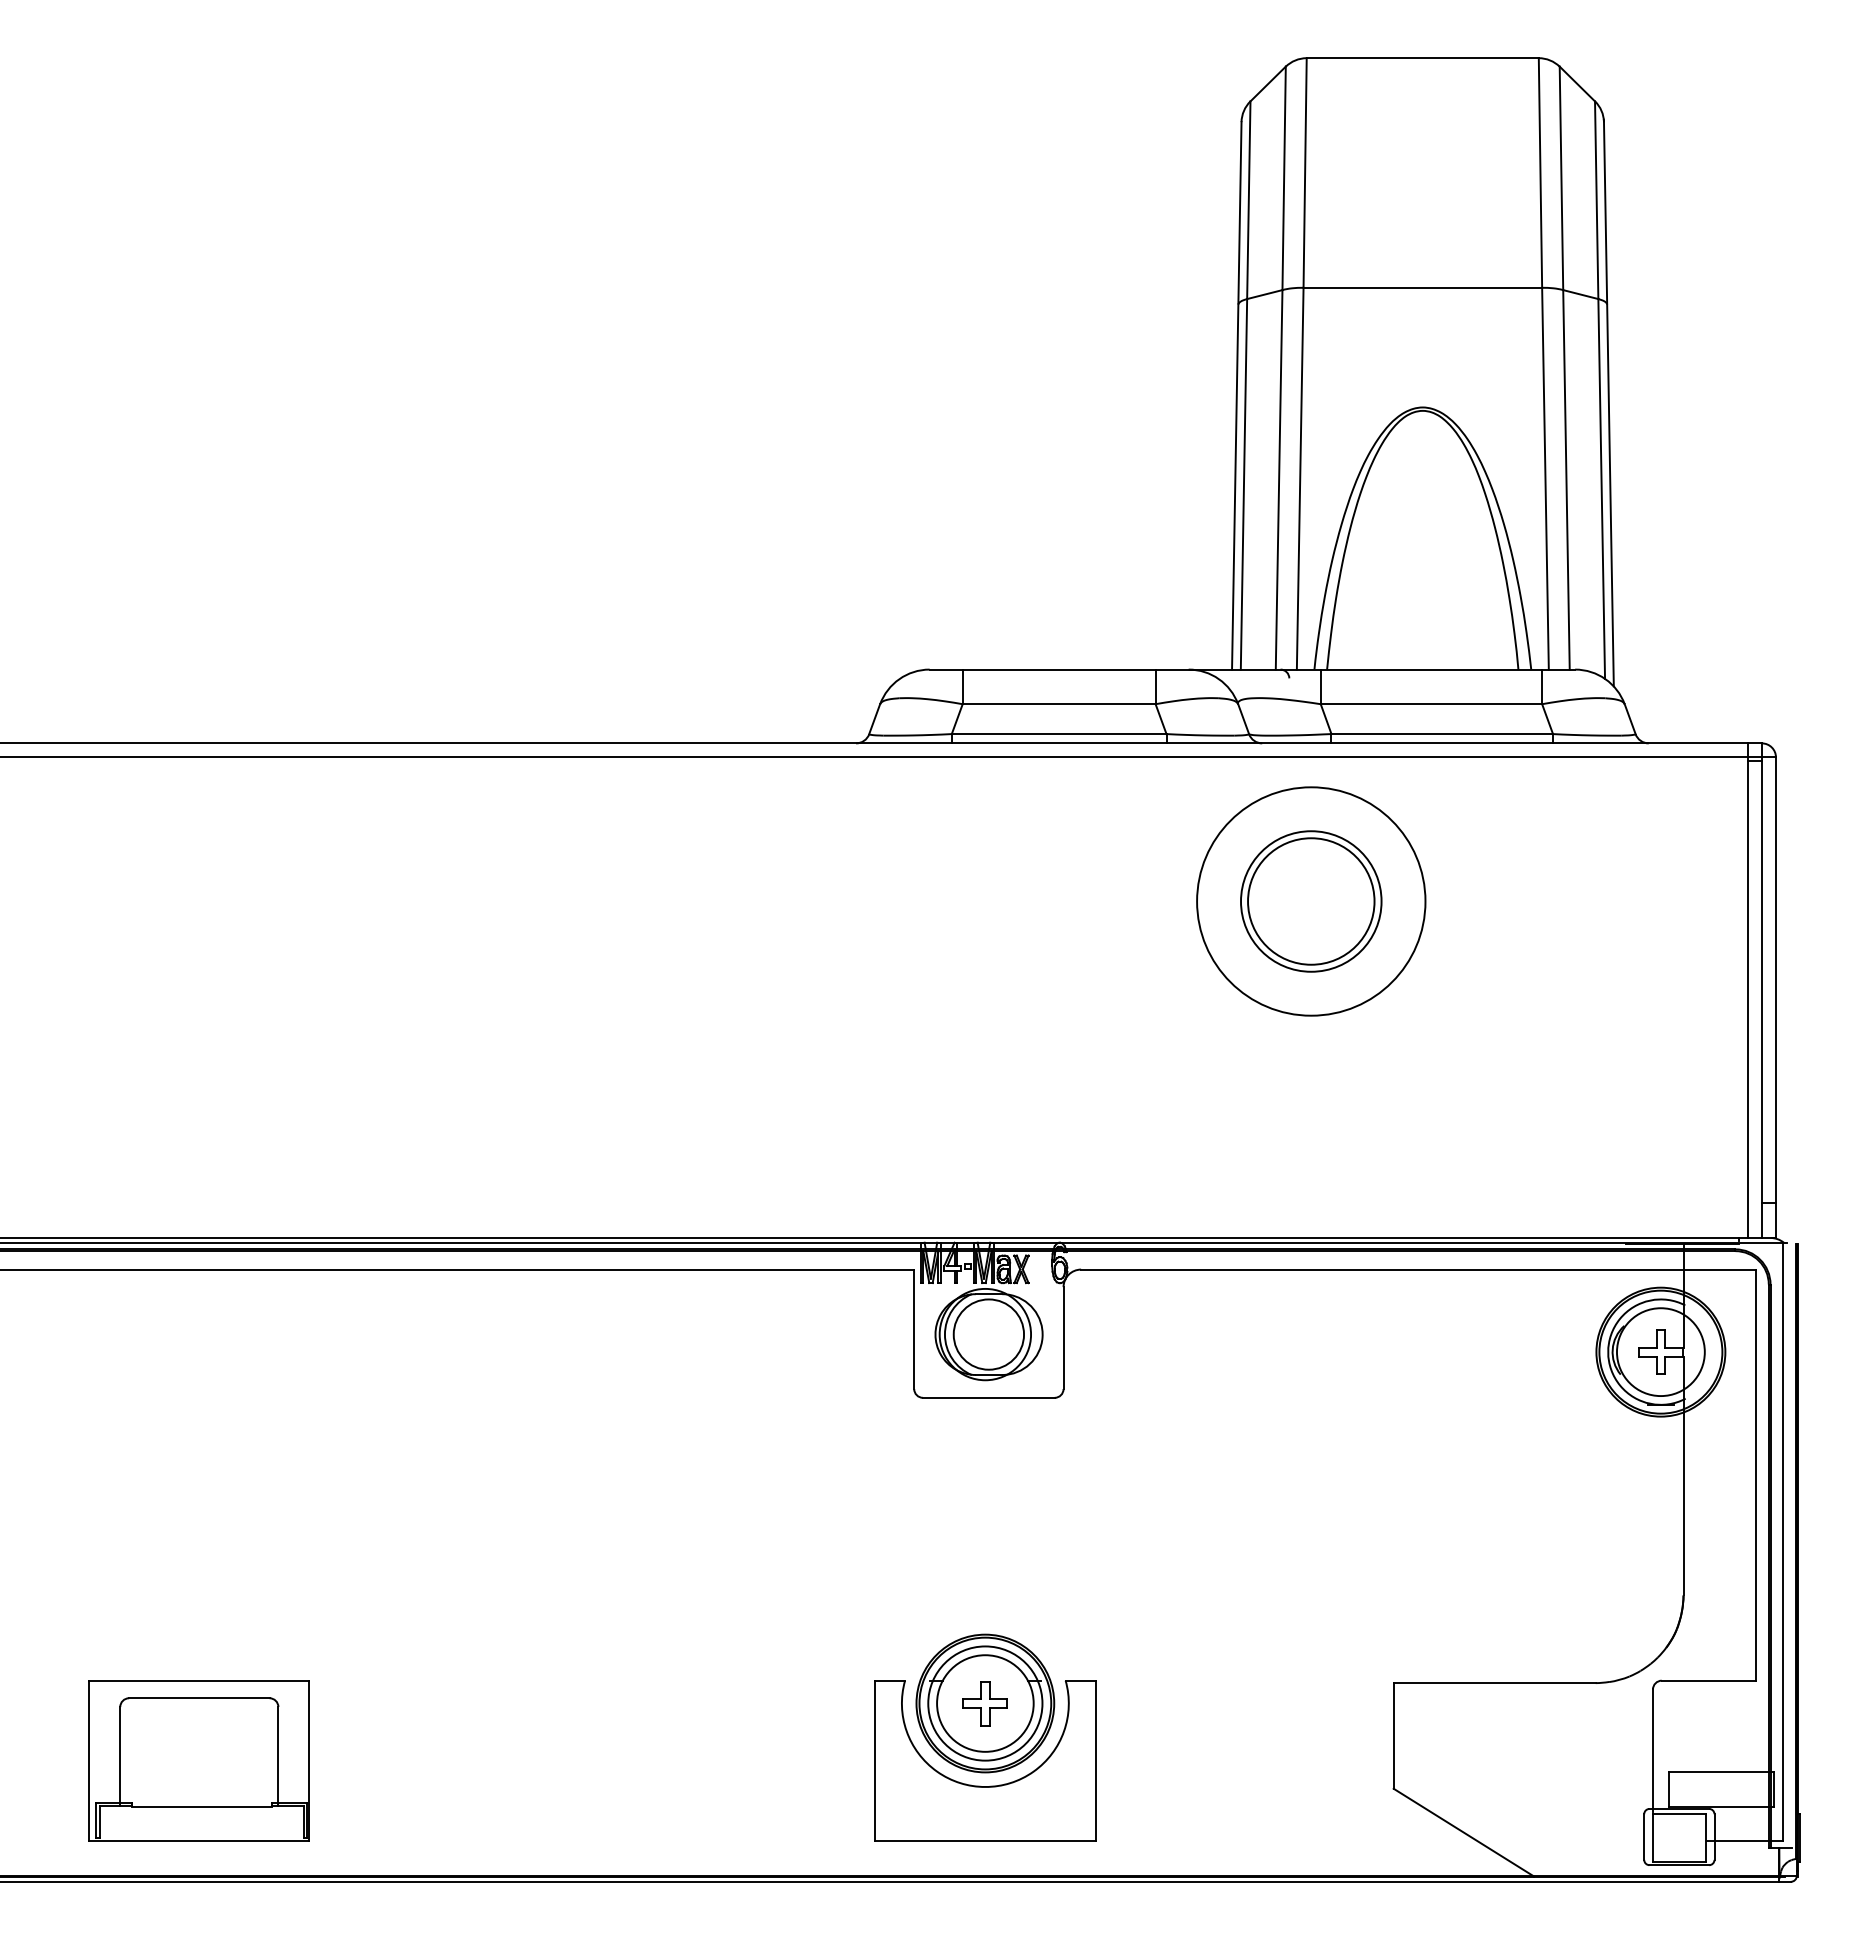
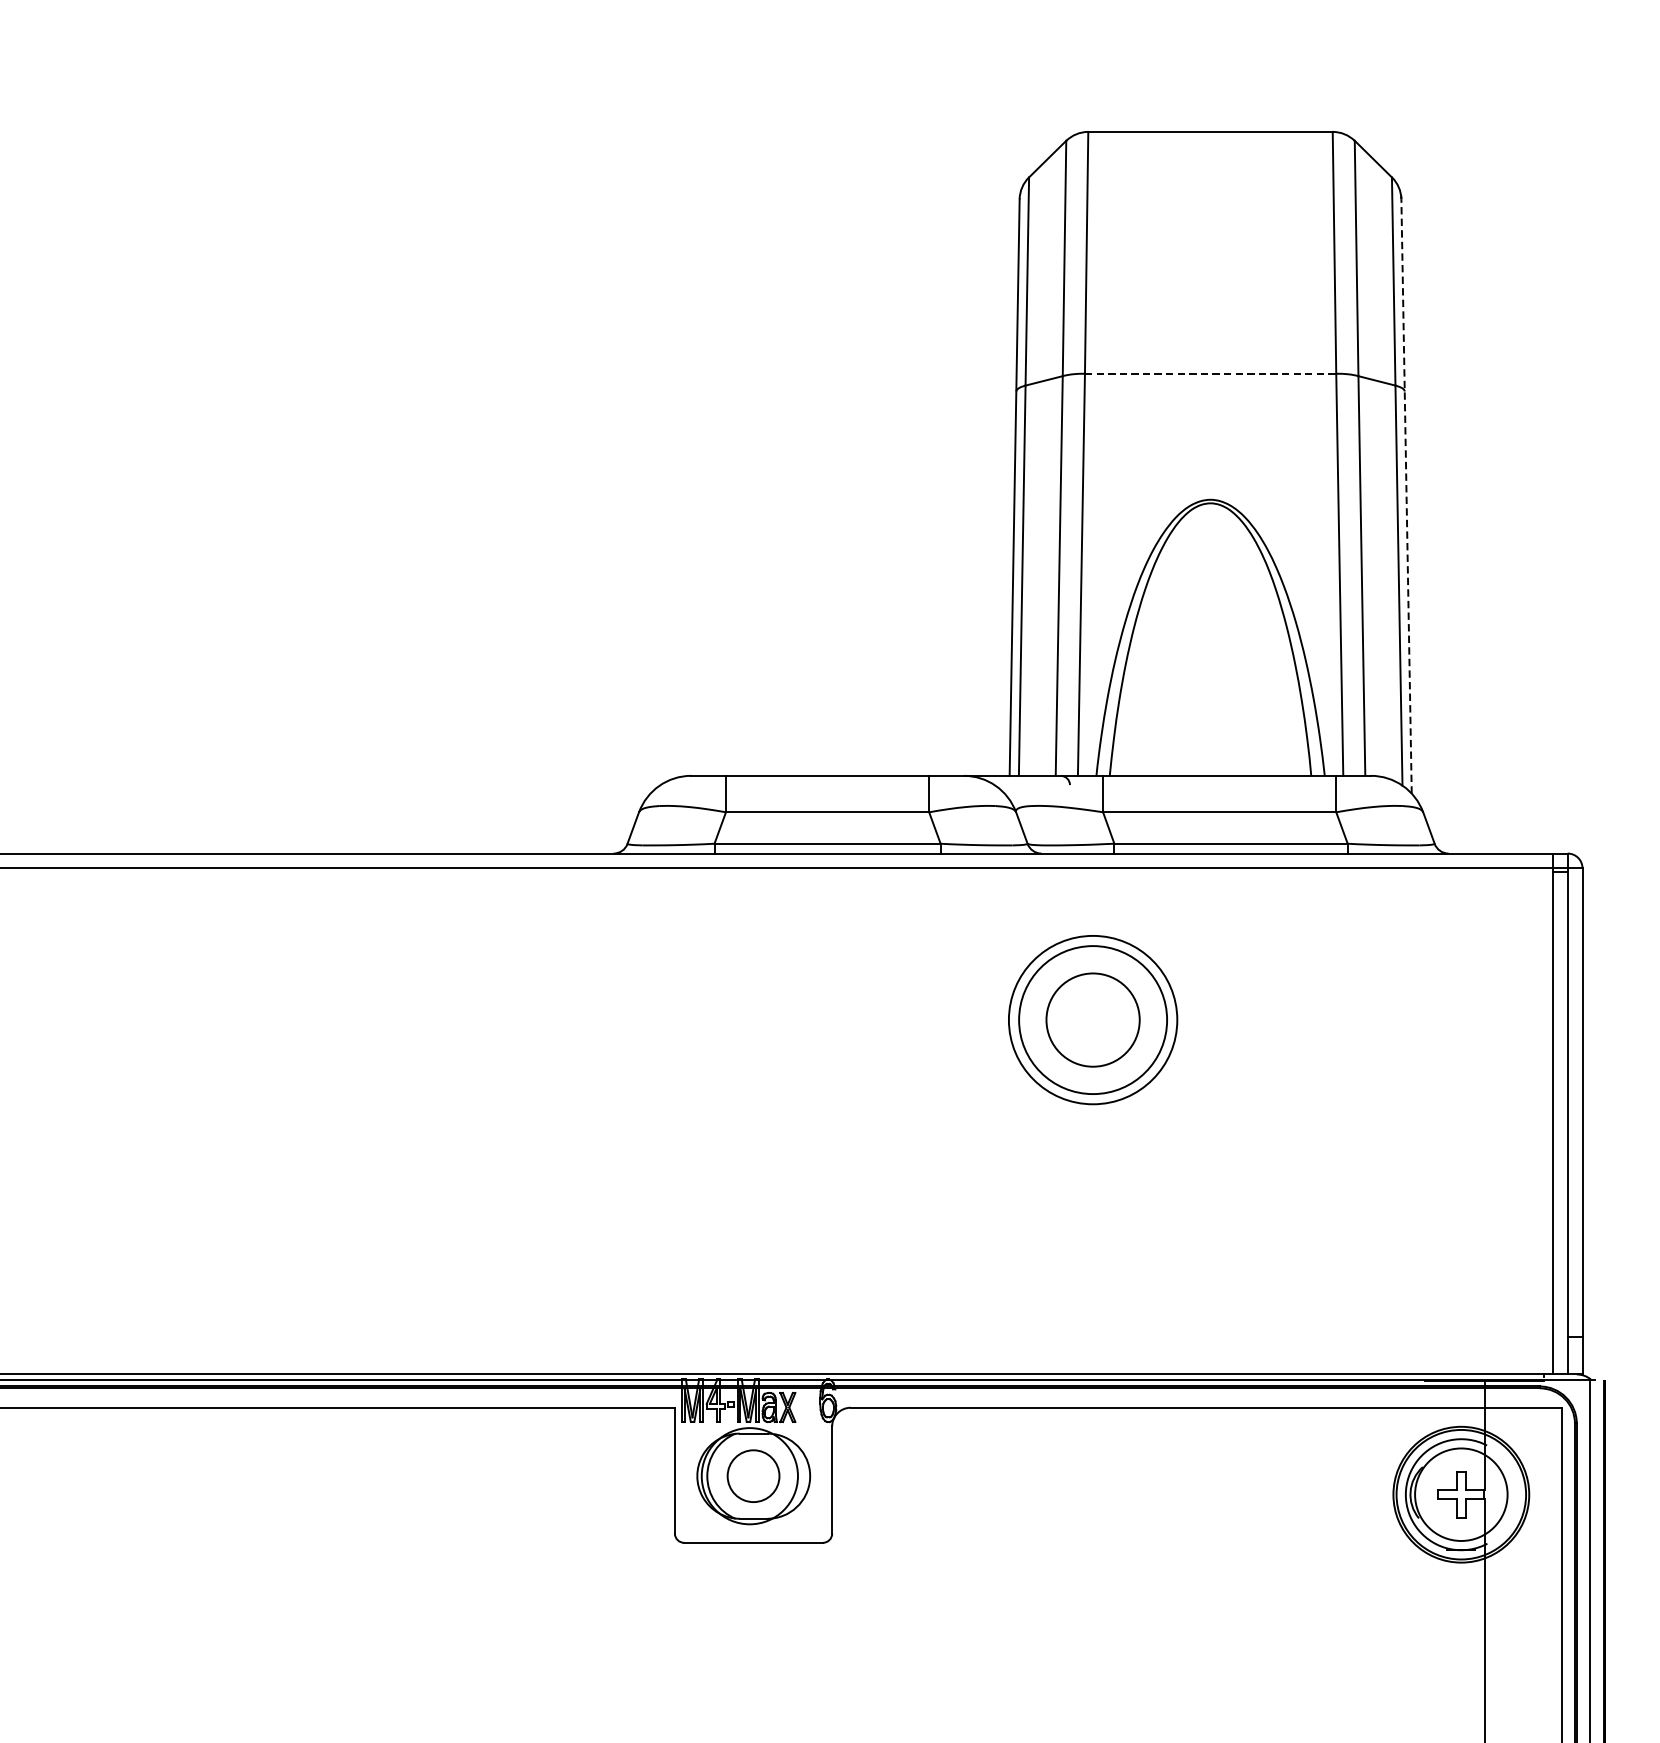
line: (1423, 287) -> (1211, 373), solid -> dashed
line: (1608, 403) -> (1406, 495), solid -> dashed
circle: (1311, 901) -> (1093, 1020), size x0.7
circle: (1311, 901) -> (1093, 1020), size x0.7
circle: (988, 1334) -> (753, 1476), size x0.7

